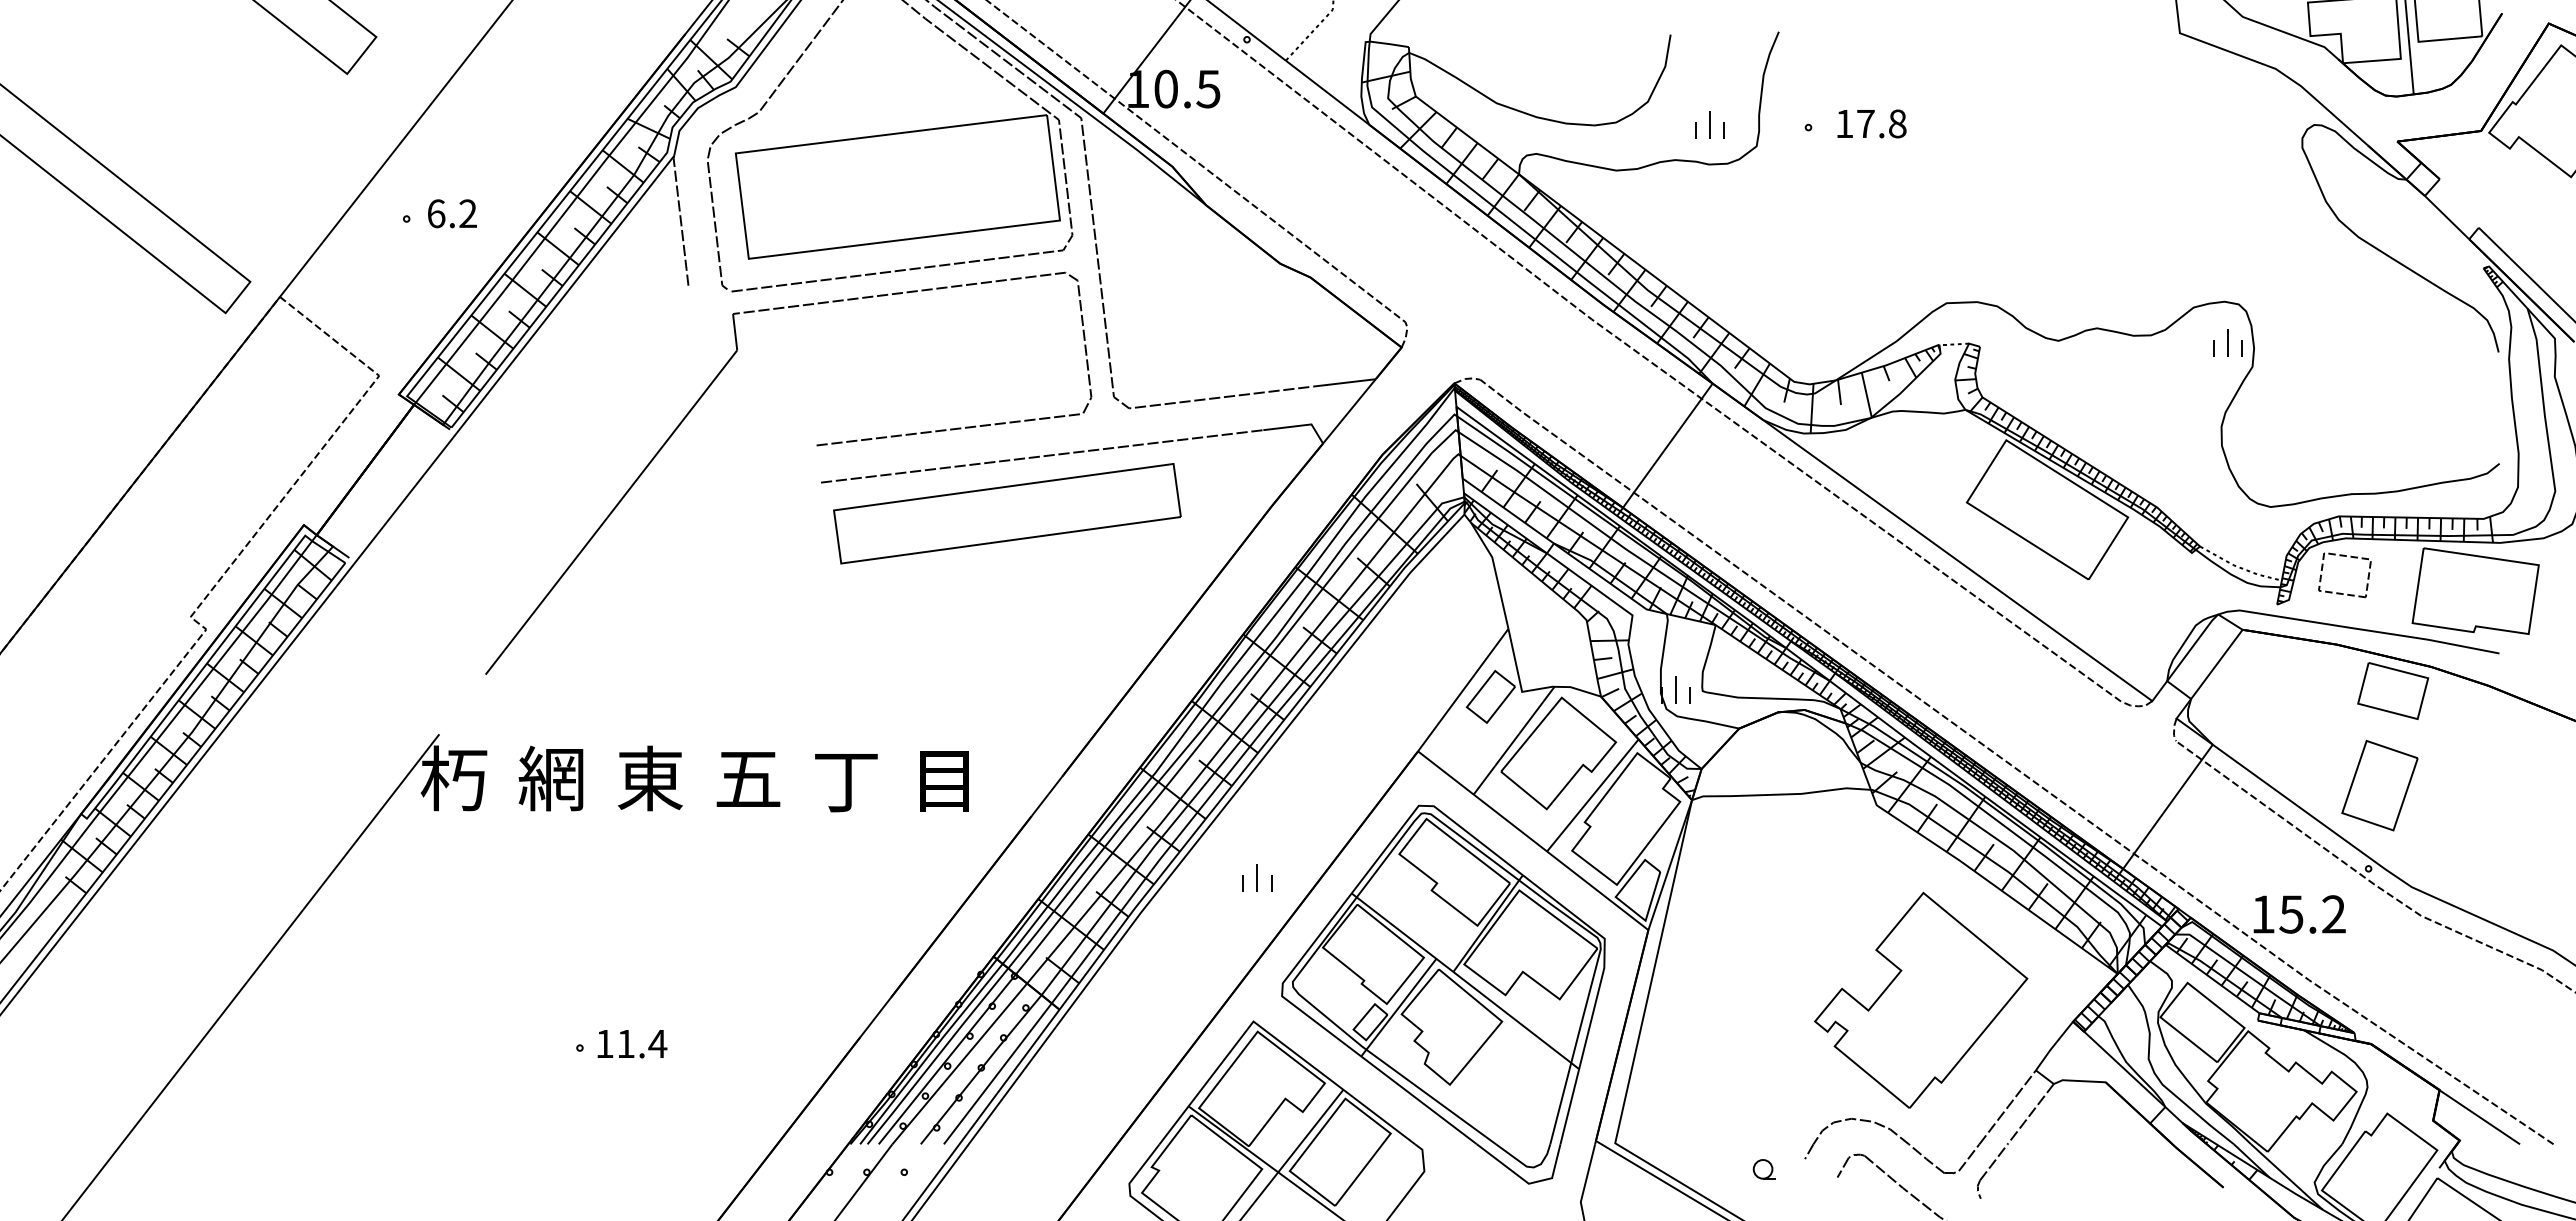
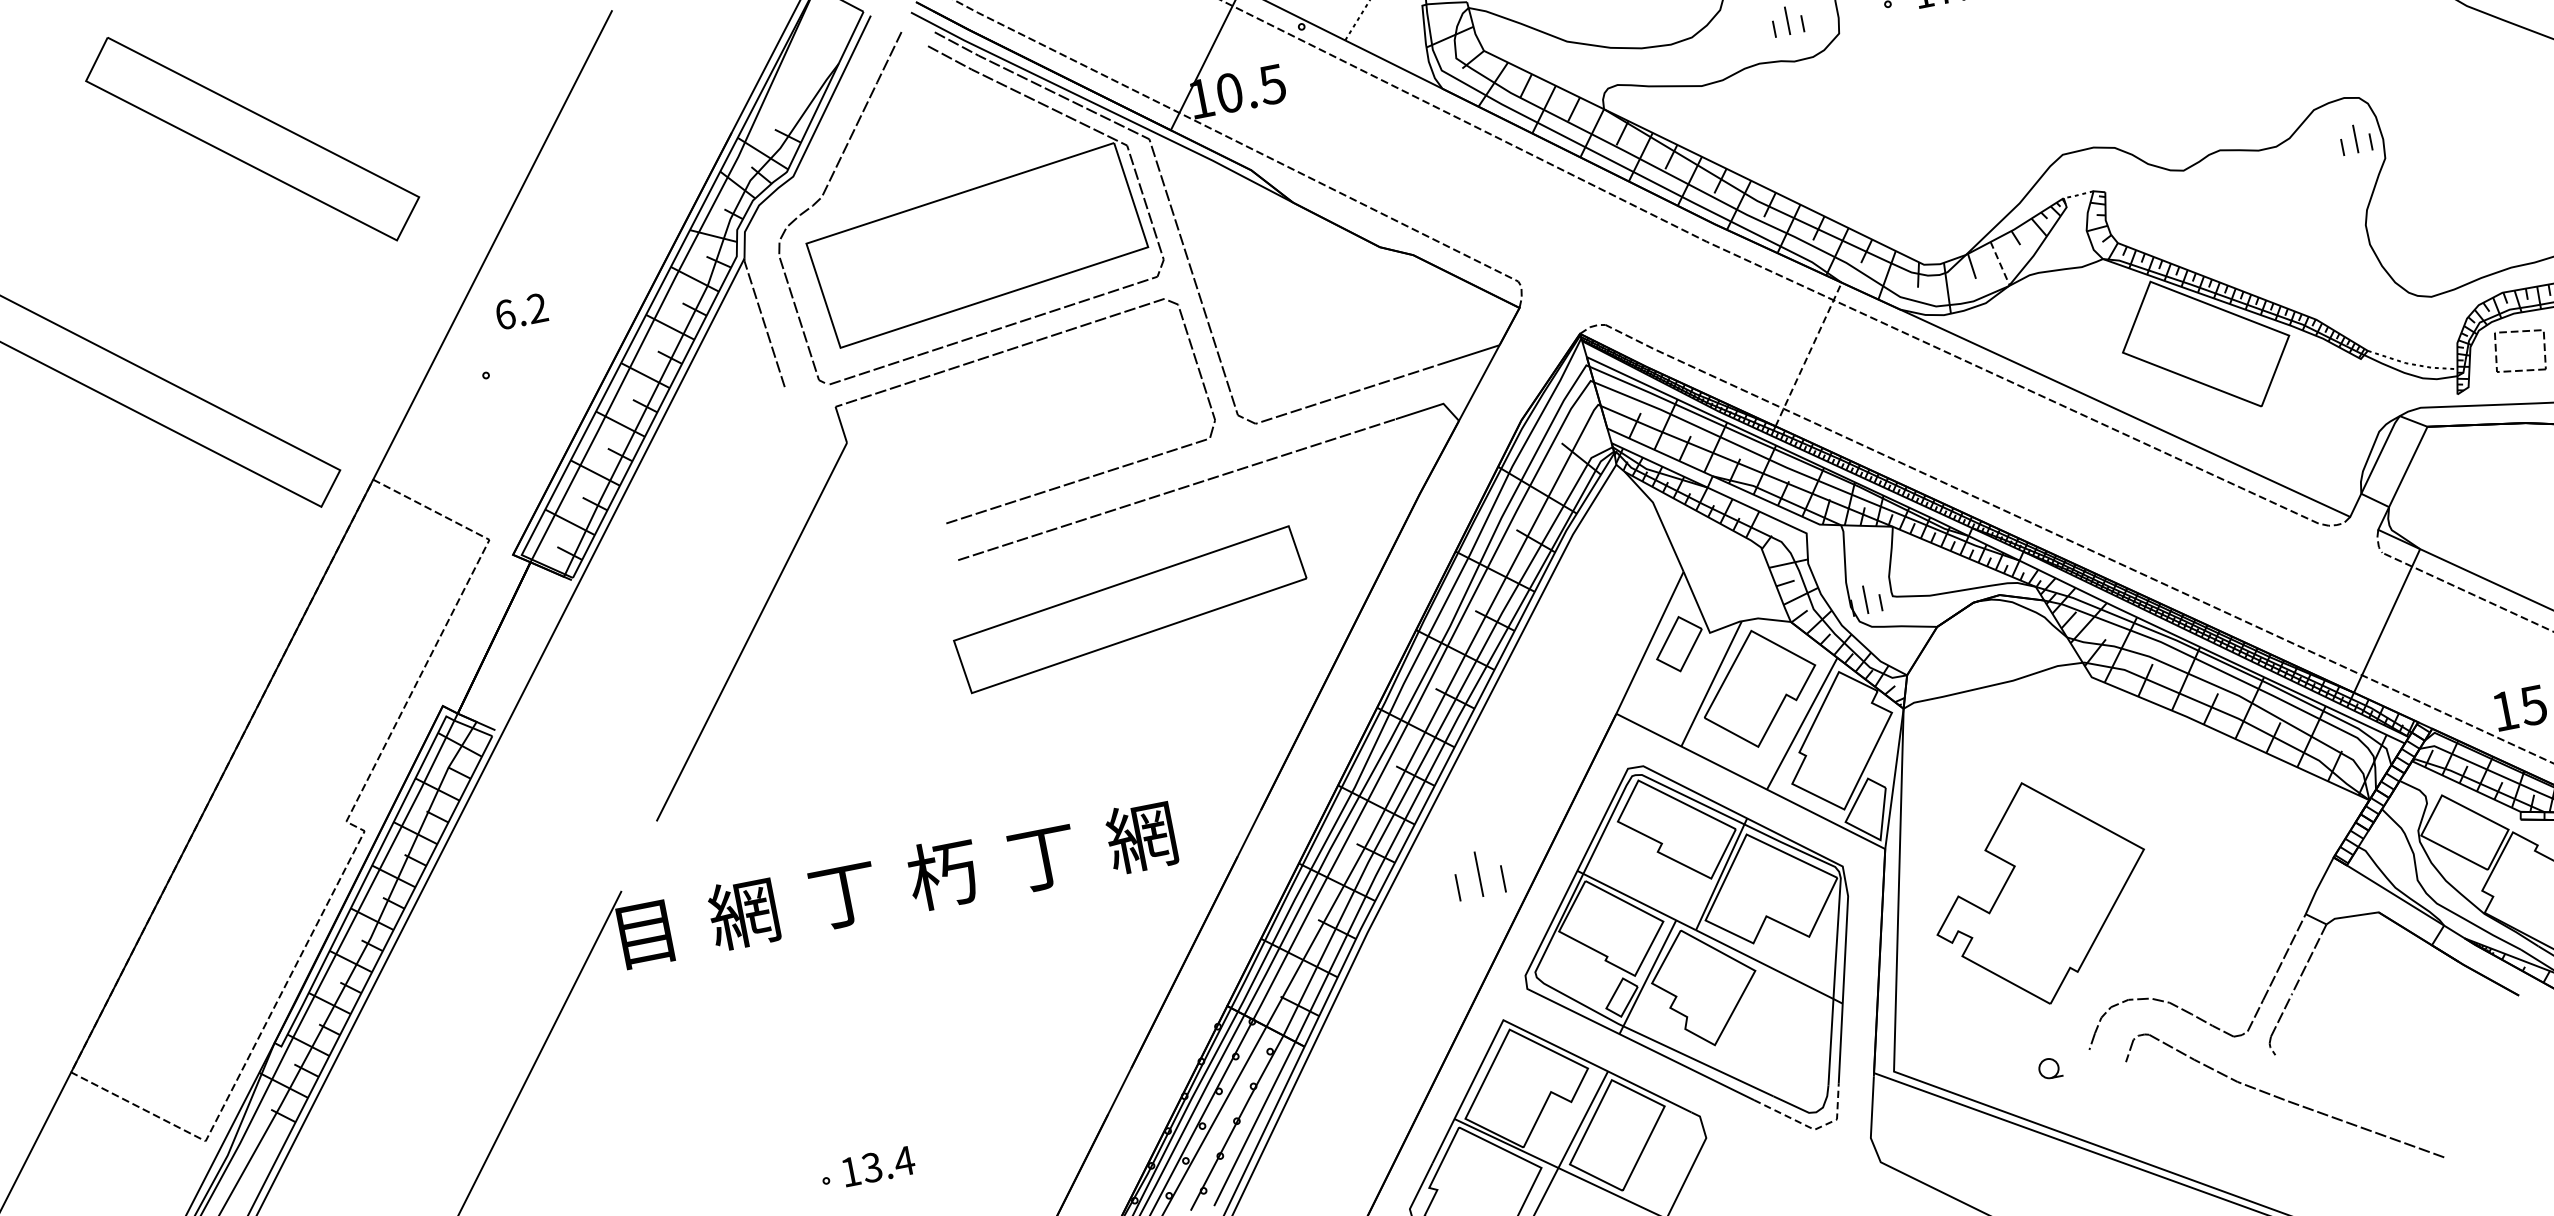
text: (452, 213) -> (521, 311), moved
line: (1866, 394) -> (1999, 263), solid -> dashed
line: (1667, 445) -> (1808, 354), solid -> dashed
part: (1007, 513) -> (1130, 609), moved
text: (748, 777) -> (943, 873), 五 -> 朽
text: (453, 778) -> (644, 932), 朽 -> 目
text: (649, 778) -> (843, 894), 東 -> 丁
text: (943, 779) -> (1141, 836), 目 -> 網
part: (1257, 877) -> (1478, 873), size x1.6
part: (1921, 999) -> (2040, 891), moved
text: (625, 1043) -> (871, 1167), 11.4 -> 13.4
line: (1527, 1182) -> (1812, 1128), solid -> dashed

